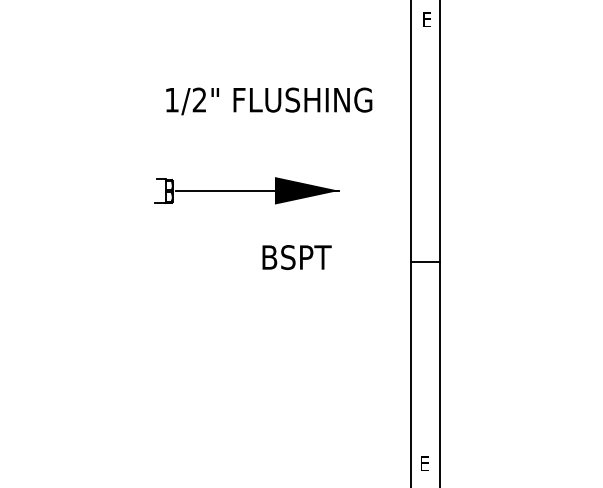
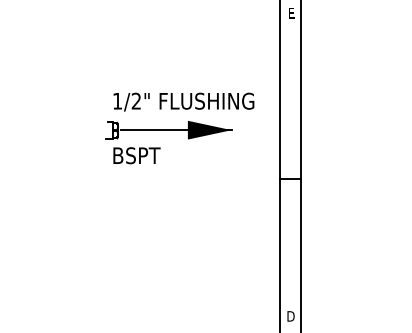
text: (268, 100) -> (183, 101), moved
text: (296, 257) -> (136, 155), moved
text: (425, 463) -> (290, 316), E -> D

